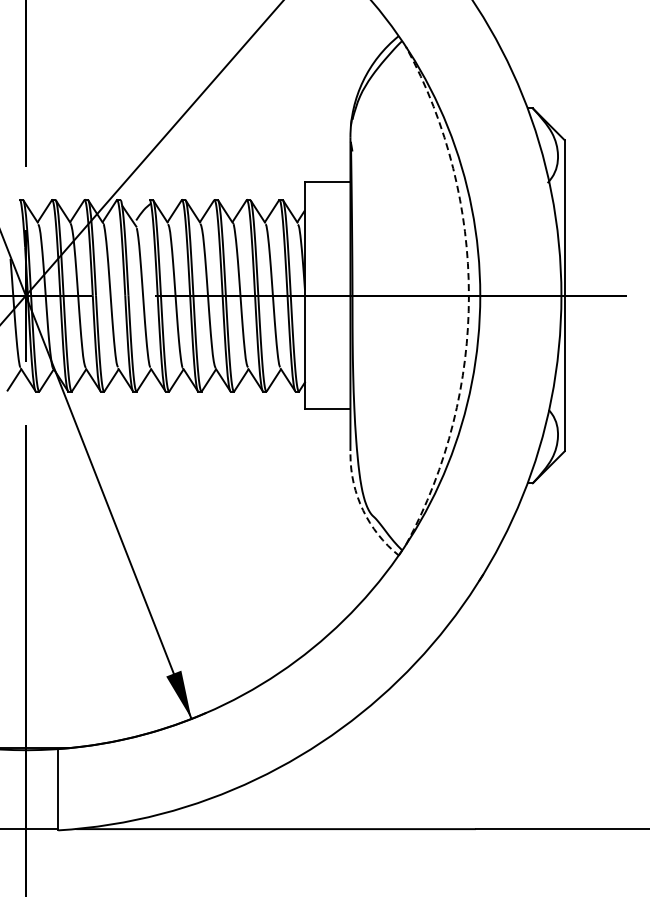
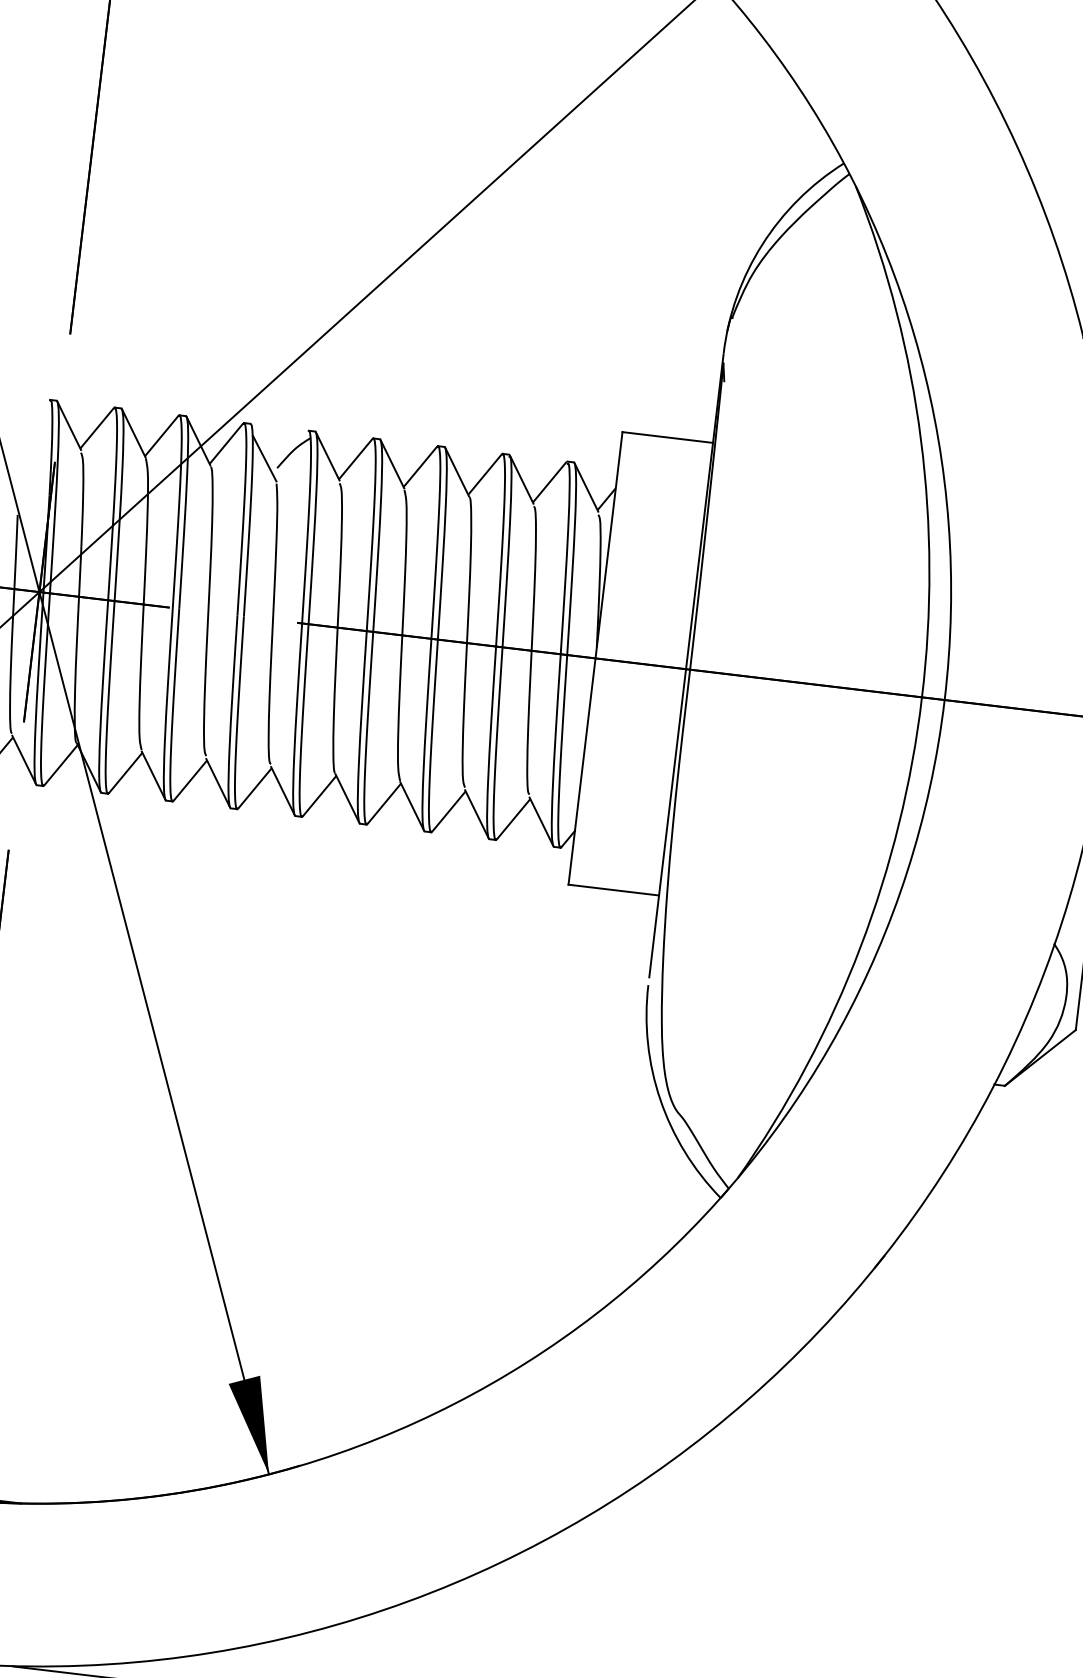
arc: (468, 295) -> (921, 696), dashed -> solid
arc: (363, 510) -> (661, 1099), dashed -> solid

